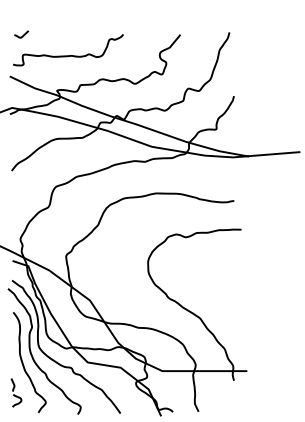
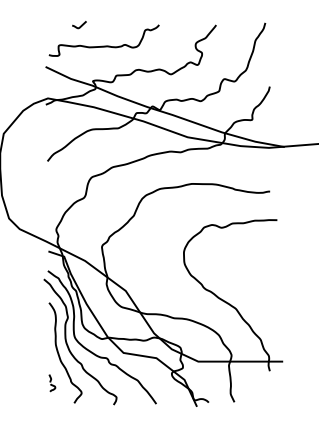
curve: (22, 35) -> (80, 25), moved
part: (16, 392) -> (52, 382), size x0.6

